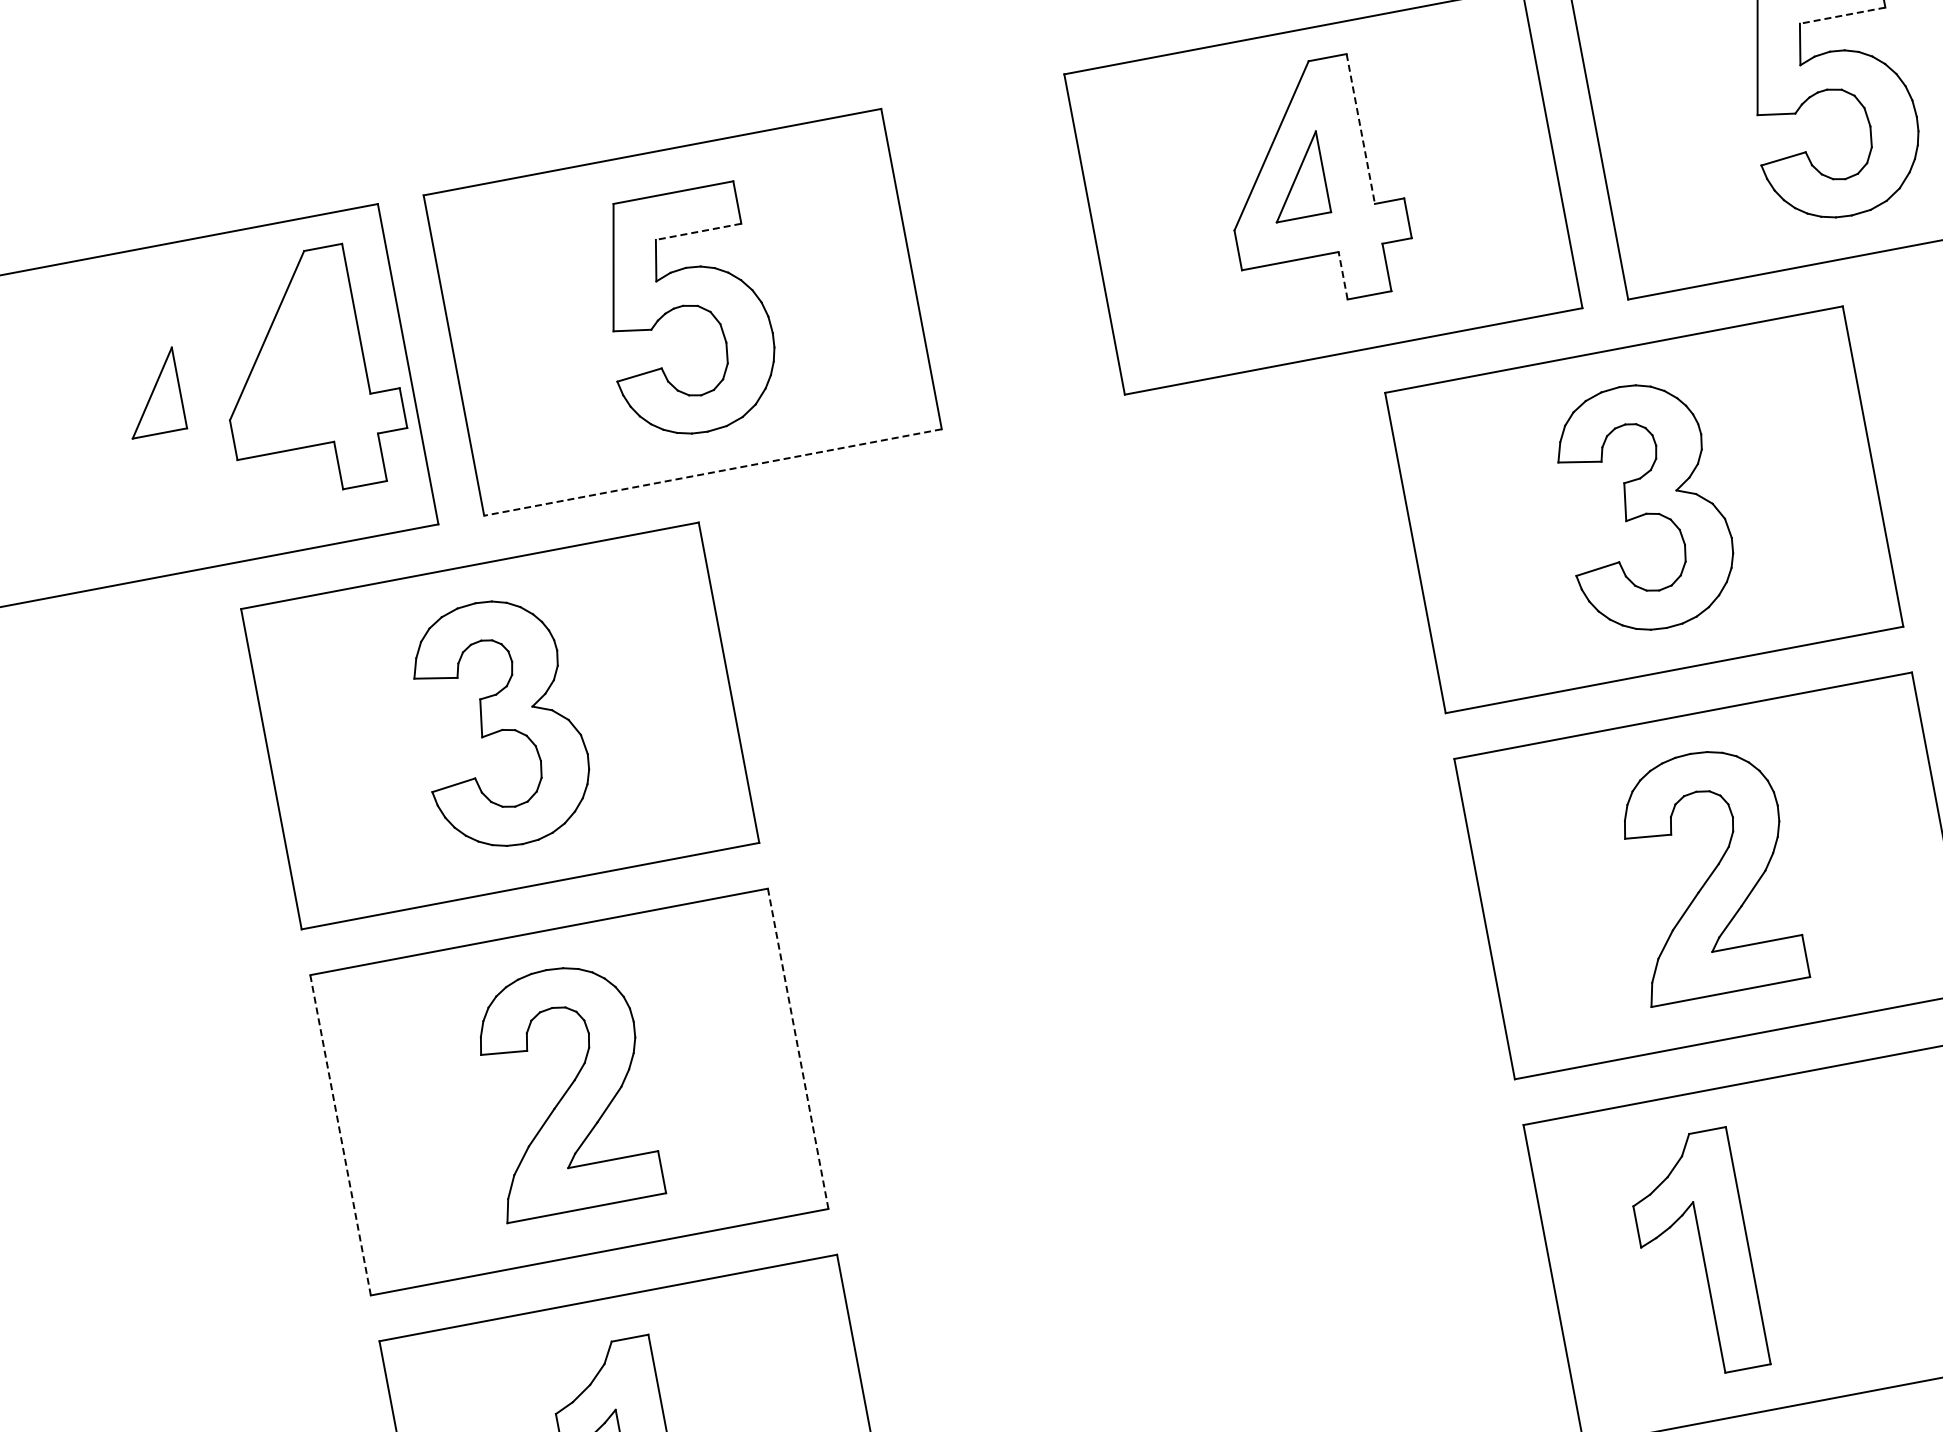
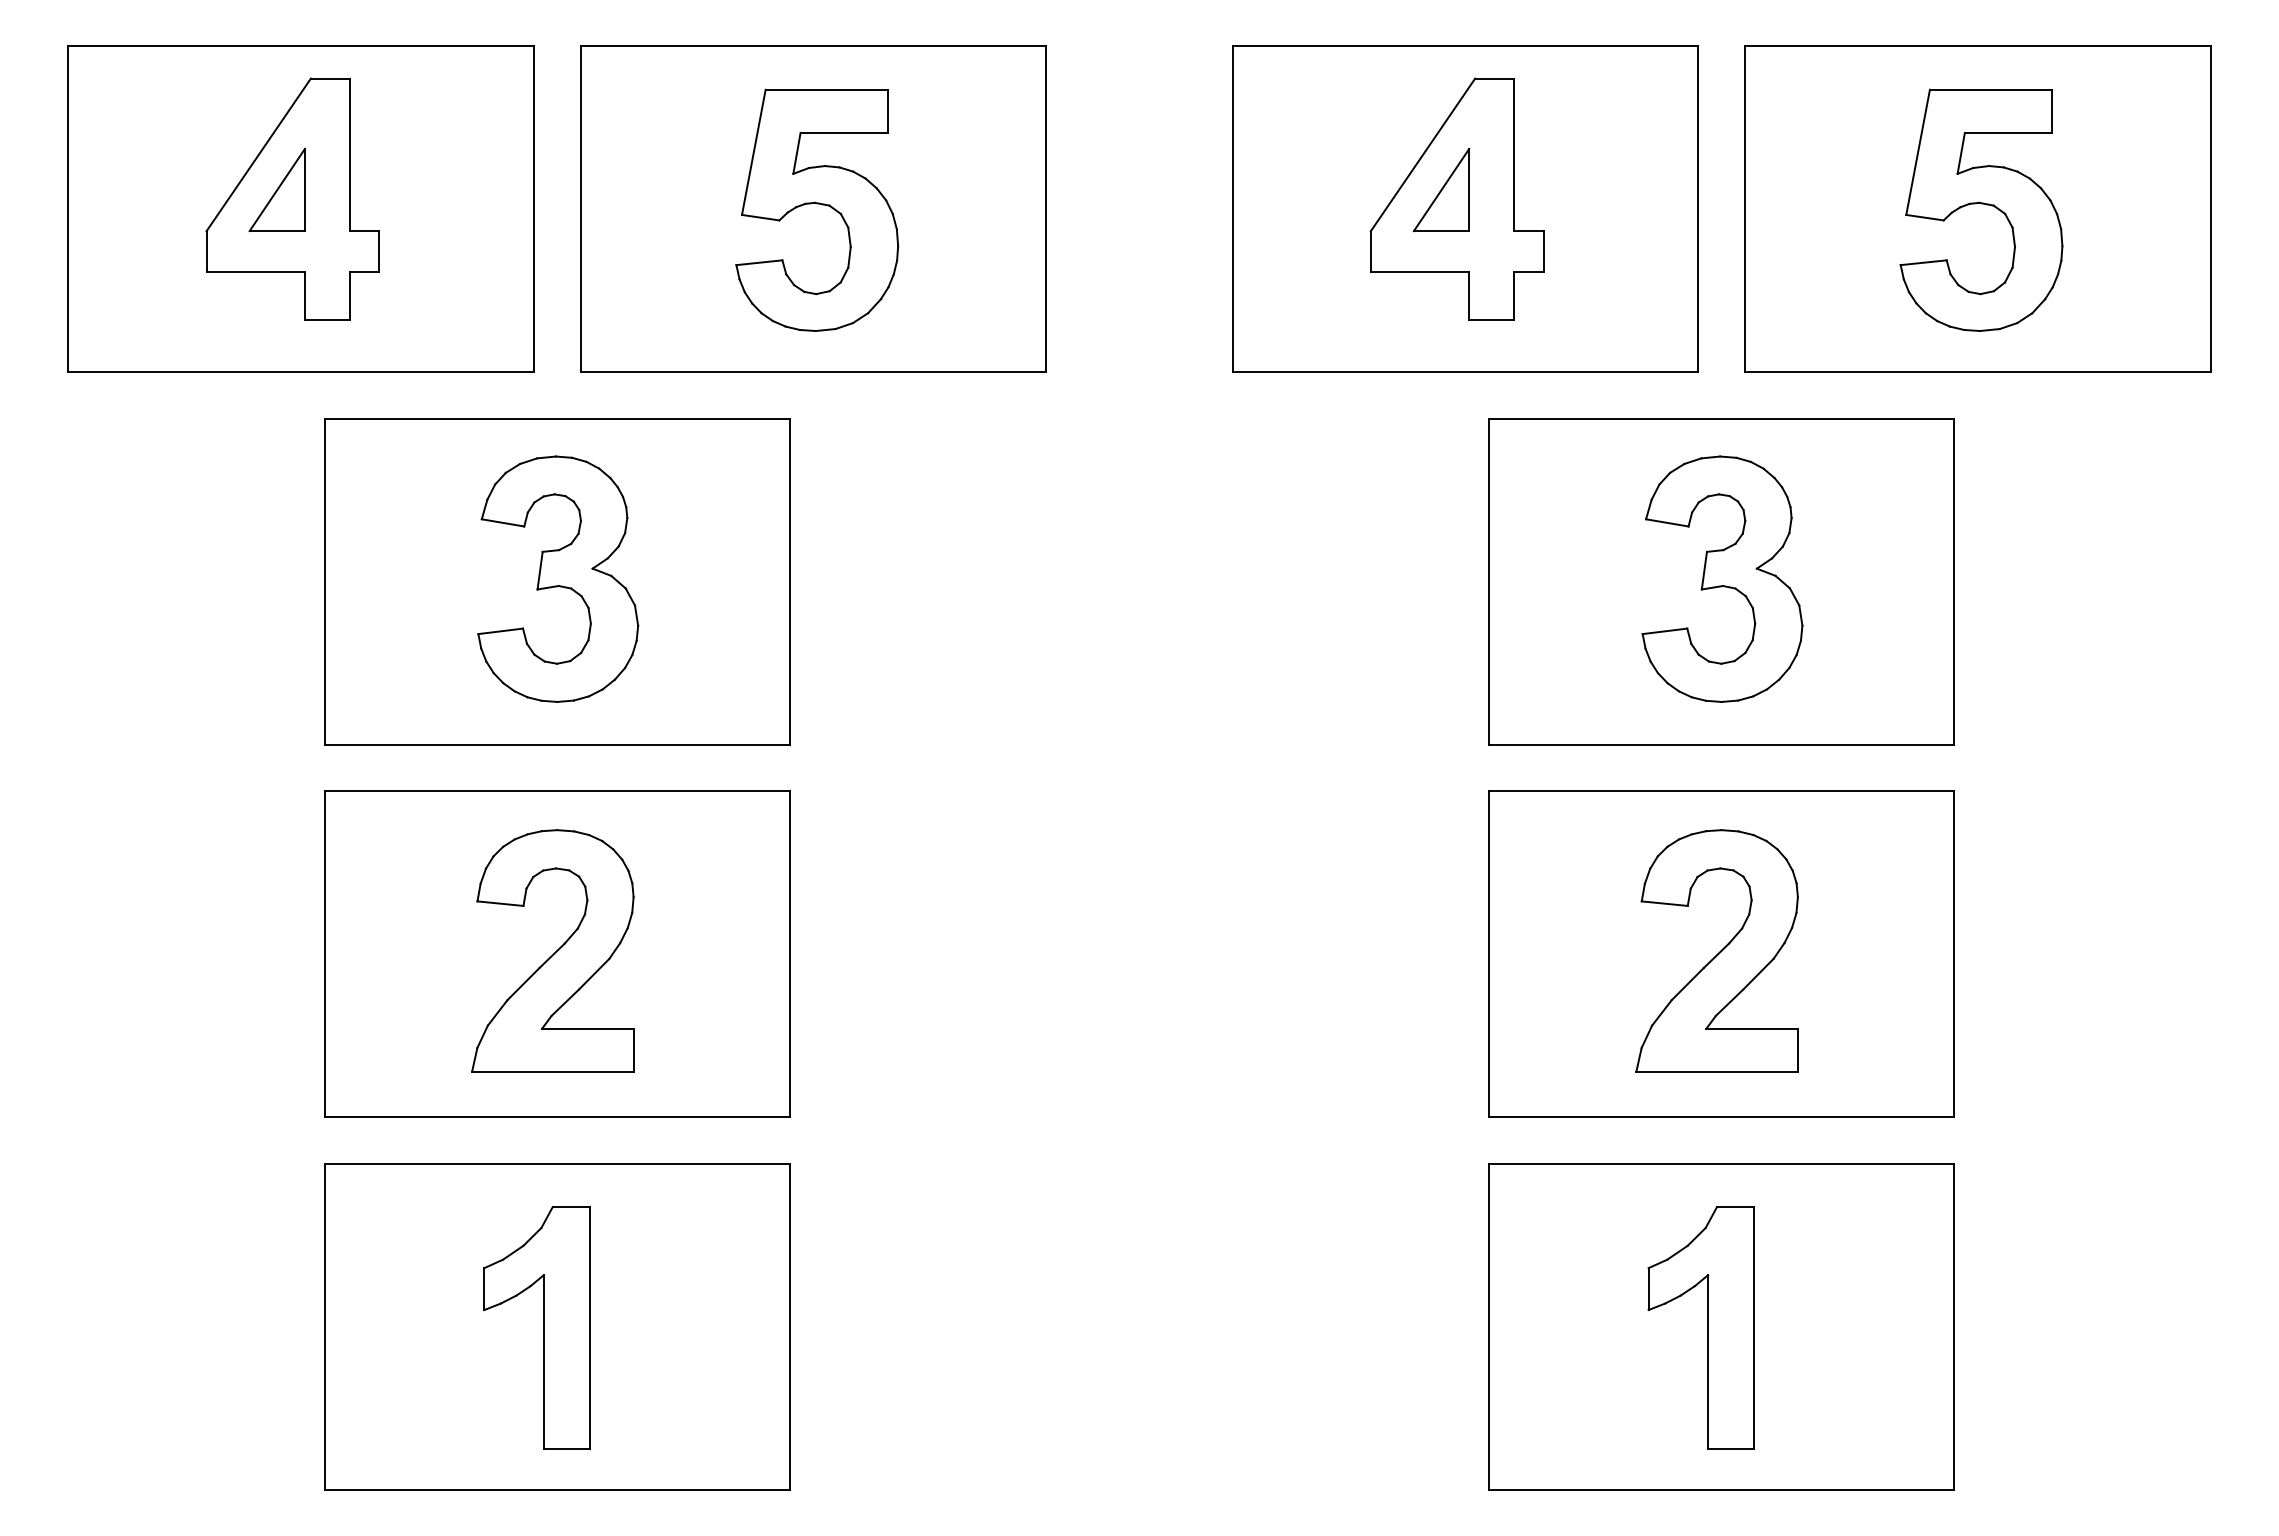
line: (1841, 15) -> (2007, 132), dashed -> solid
line: (1360, 129) -> (1513, 155), dashed -> solid
line: (697, 231) -> (843, 132), dashed -> solid
line: (1343, 275) -> (1469, 295), dashed -> solid
part: (308, 372) -> (292, 198), moved
line: (713, 472) -> (813, 372), dashed -> solid
line: (798, 1049) -> (790, 954), dashed -> solid
line: (340, 1135) -> (324, 954), dashed -> solid
part: (1702, 1253) -> (1707, 1327), moved

